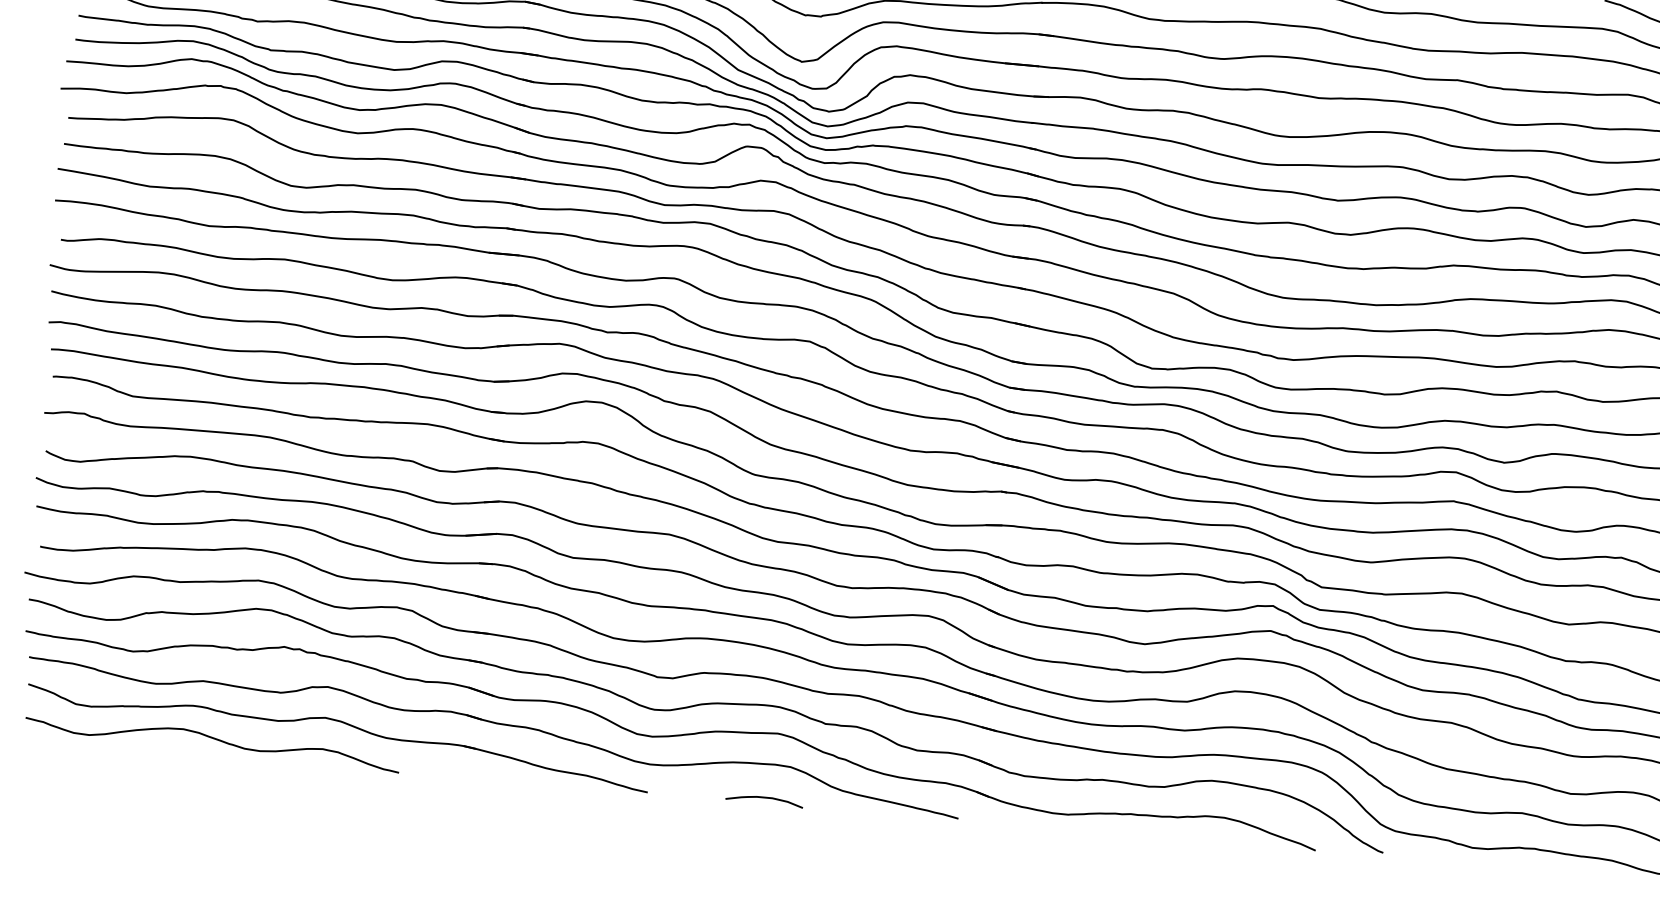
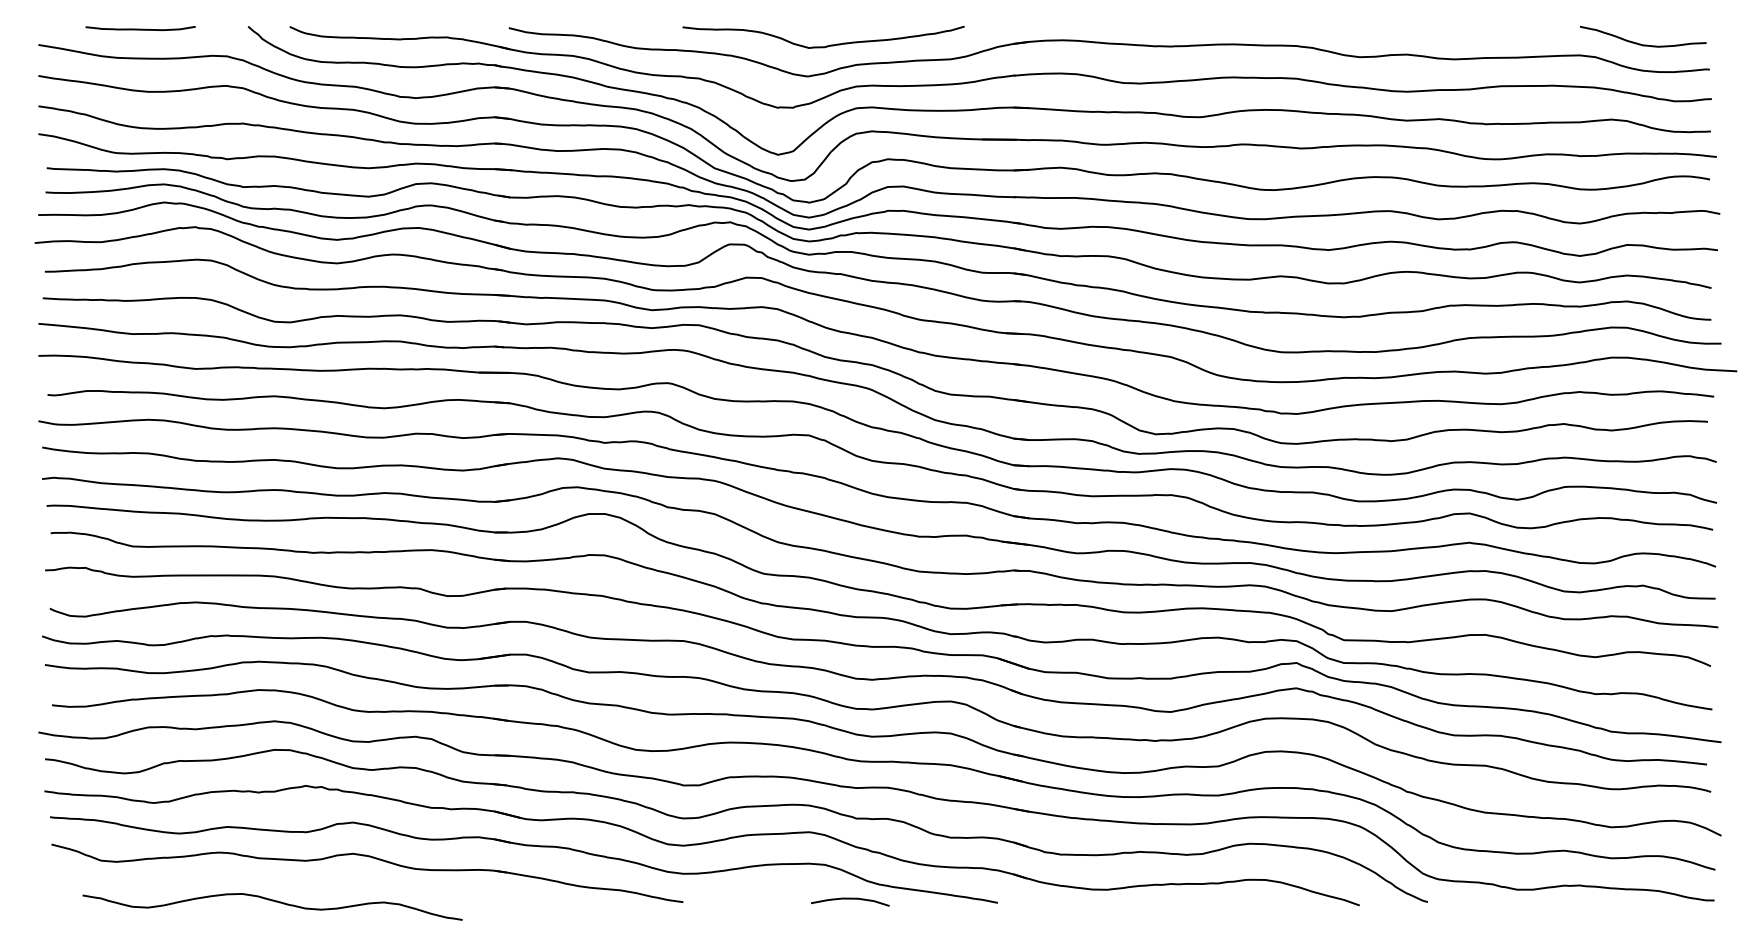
curve: (212, 739) -> (272, 901), moved
curve: (764, 798) -> (850, 899), moved

